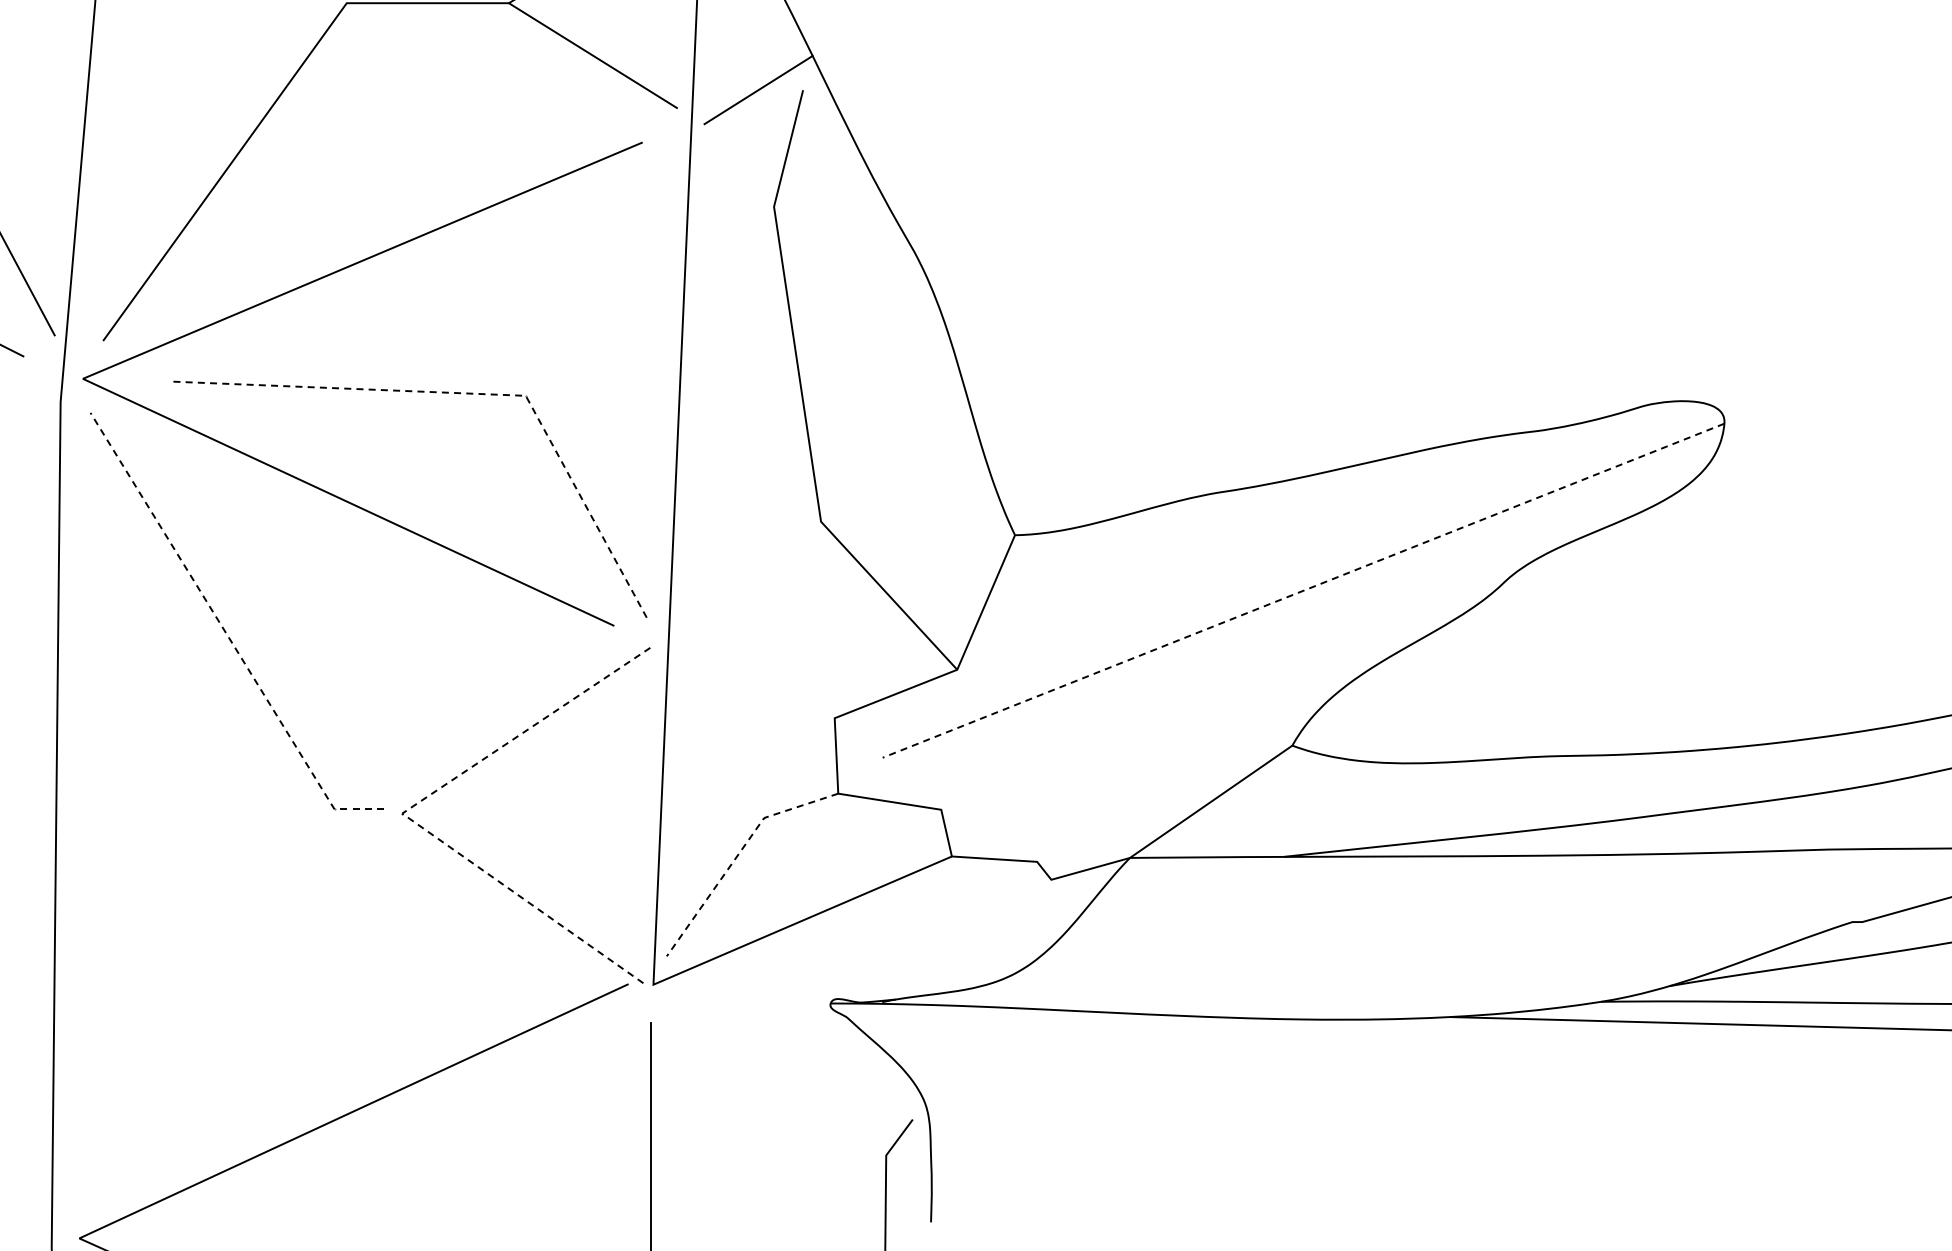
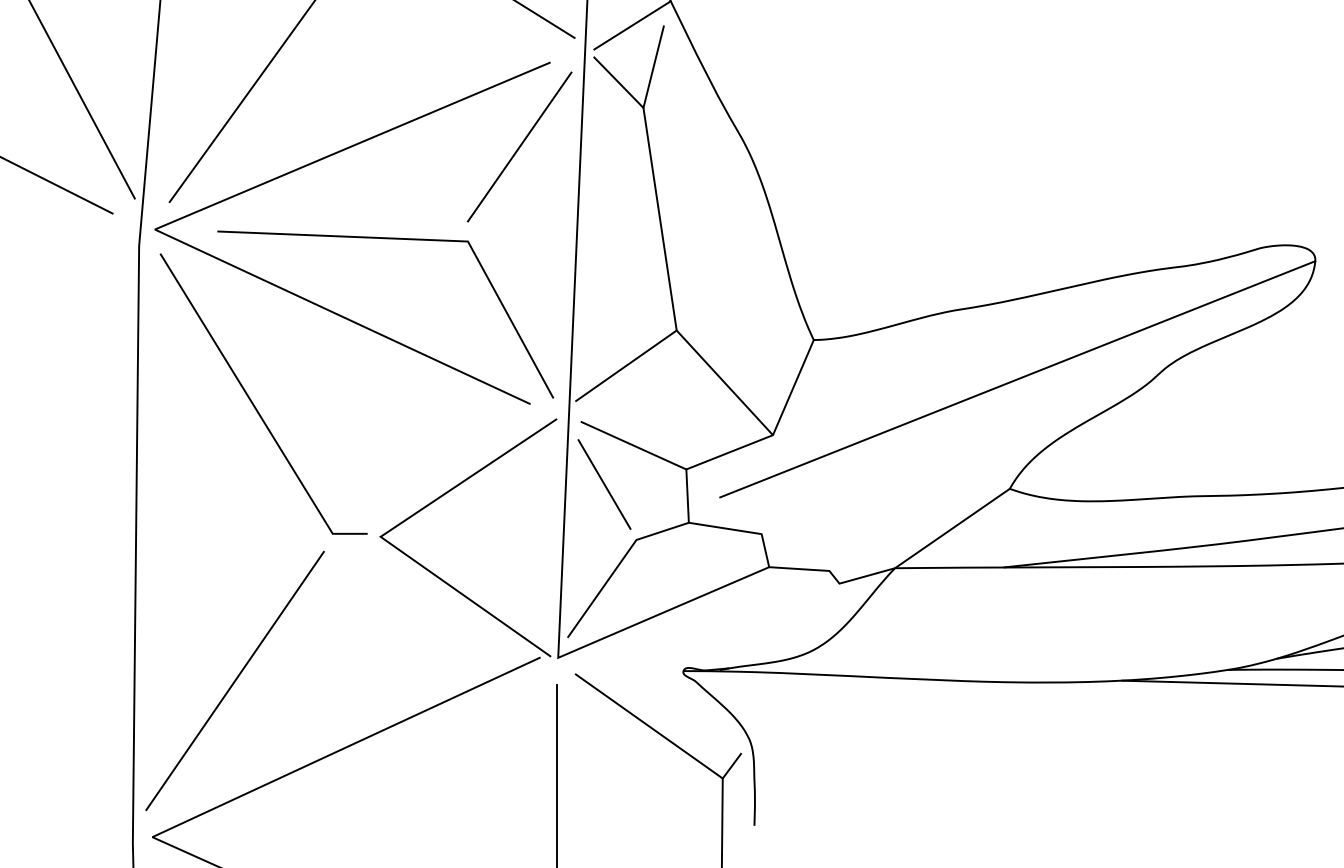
line: (739, 170) -> (619, 82), added
line: (598, 262) -> (519, 147), added
line: (475, 393) -> (432, 239), dashed -> solid
line: (749, 571) -> (626, 365), added
line: (1303, 590) -> (1017, 379), dashed -> solid
line: (226, 633) -> (256, 409), dashed -> solid
line: (760, 684) -> (633, 445), added
line: (718, 739) -> (604, 484), added
line: (403, 812) -> (381, 536), dashed -> solid
line: (738, 854) -> (618, 565), dashed -> solid
line: (195, 1017) -> (234, 680), added
line: (782, 1081) -> (649, 726), added

